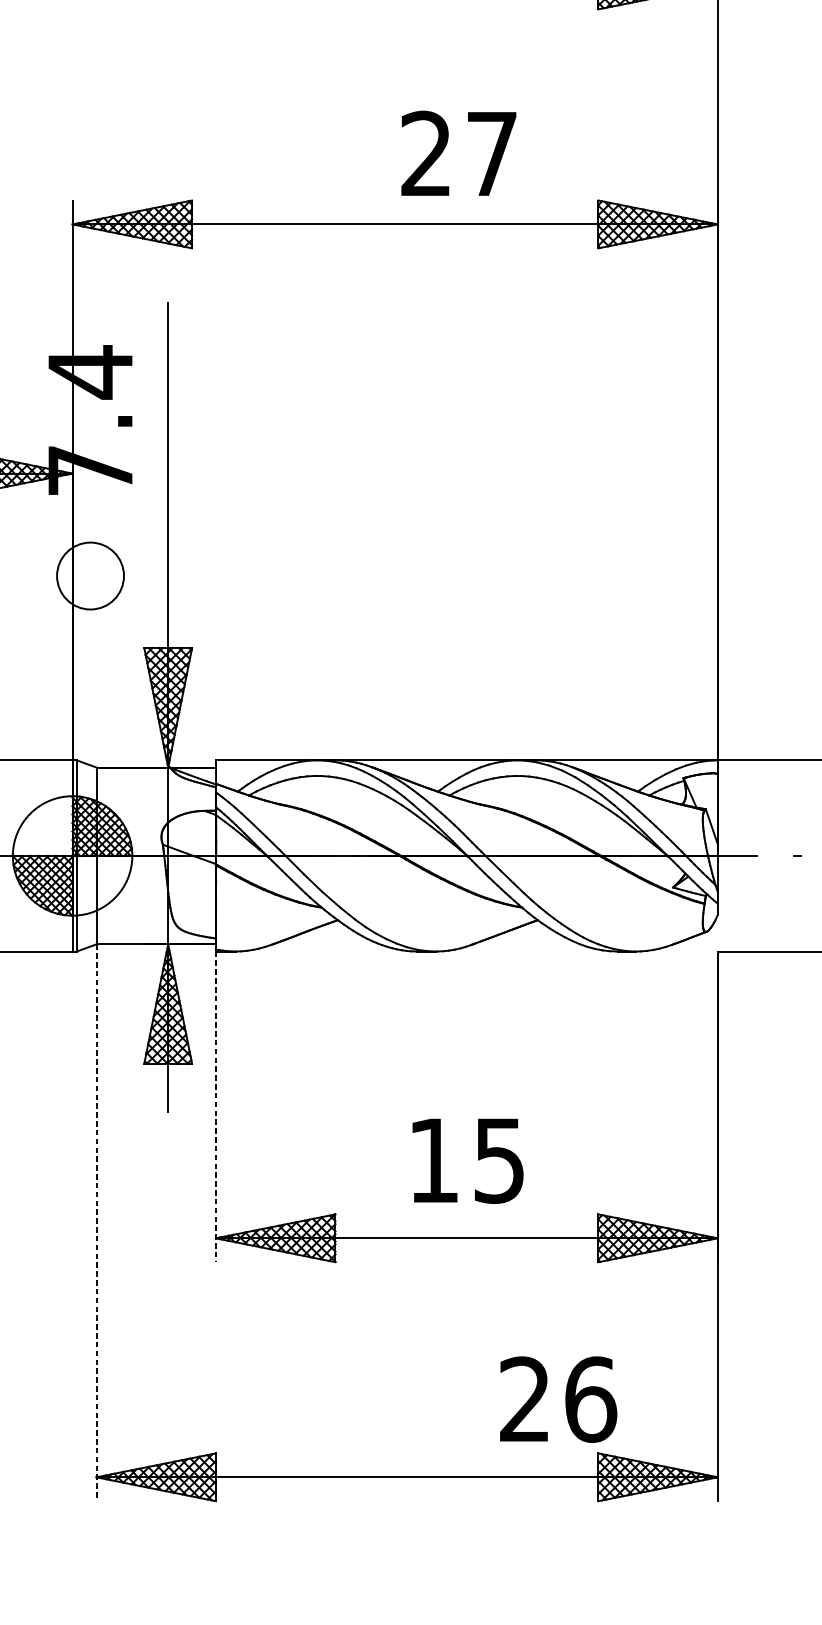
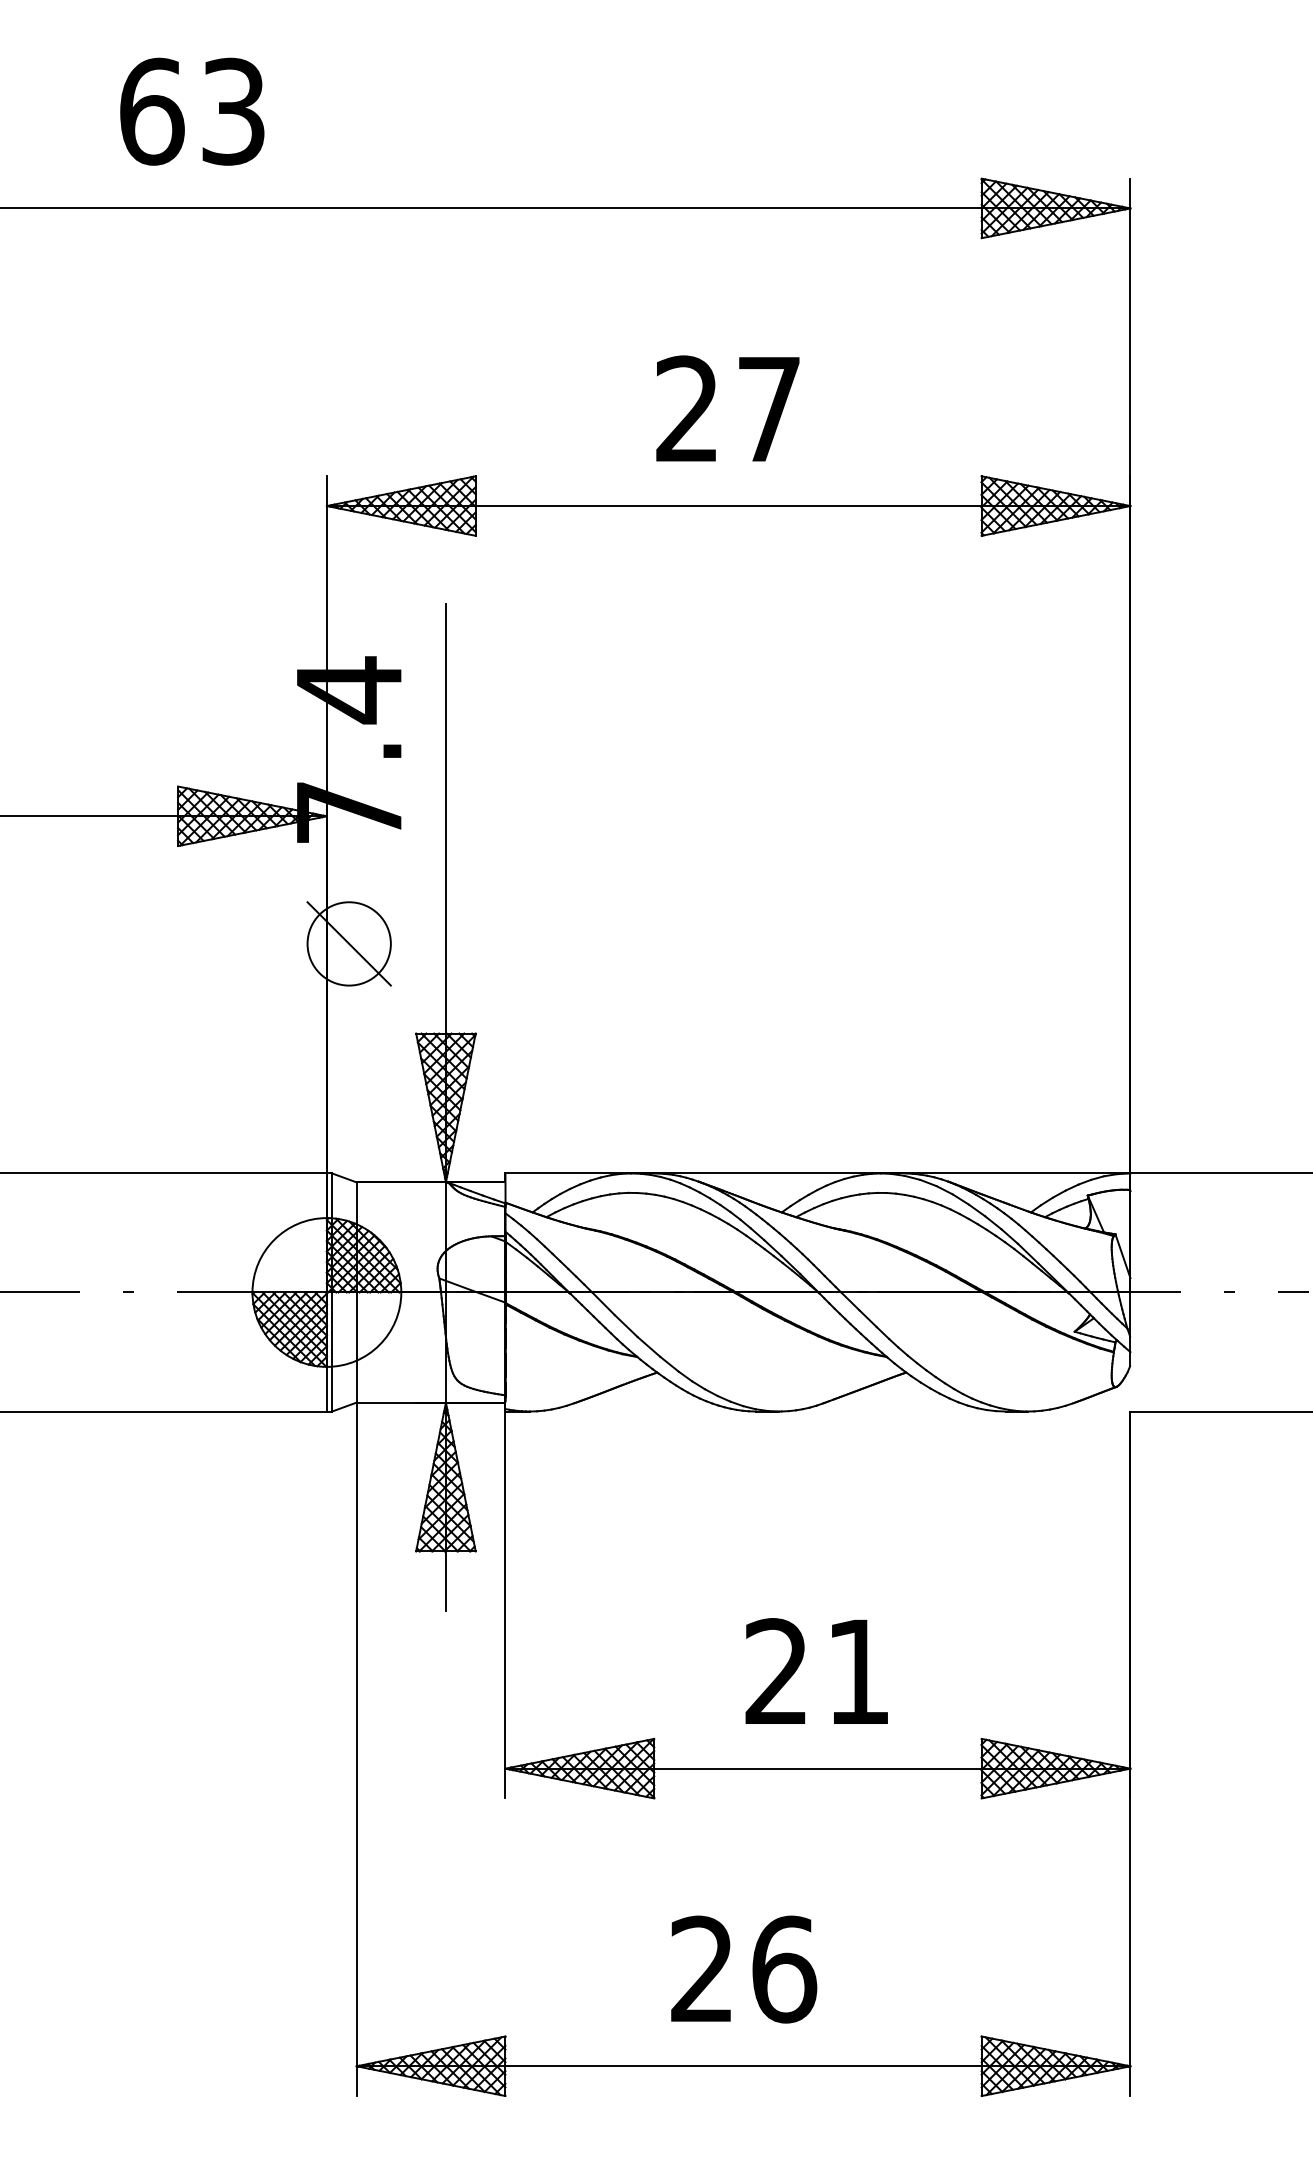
text: (458, 153) -> (727, 408), moved
line: (89, 575) -> (348, 943), added
line: (216, 1107) -> (505, 1605), dashed -> solid
text: (465, 1160) -> (816, 1671), 15 -> 21
line: (96, 1222) -> (356, 1749), dashed -> solid
text: (558, 1399) -> (744, 1969), moved

